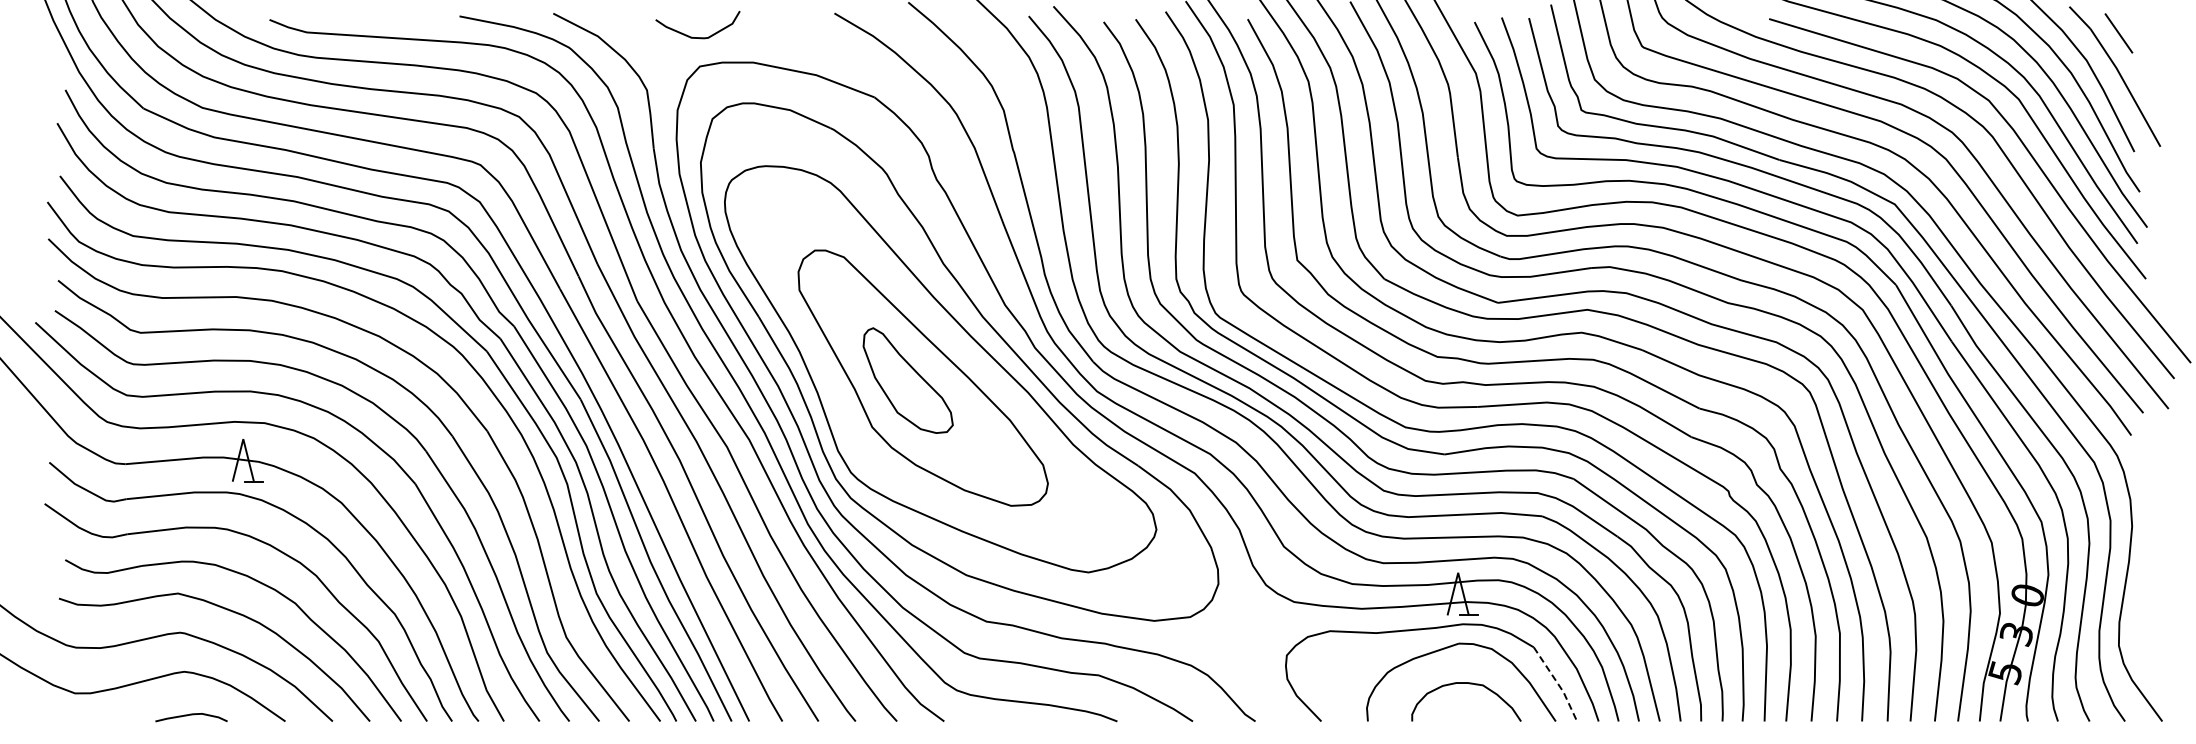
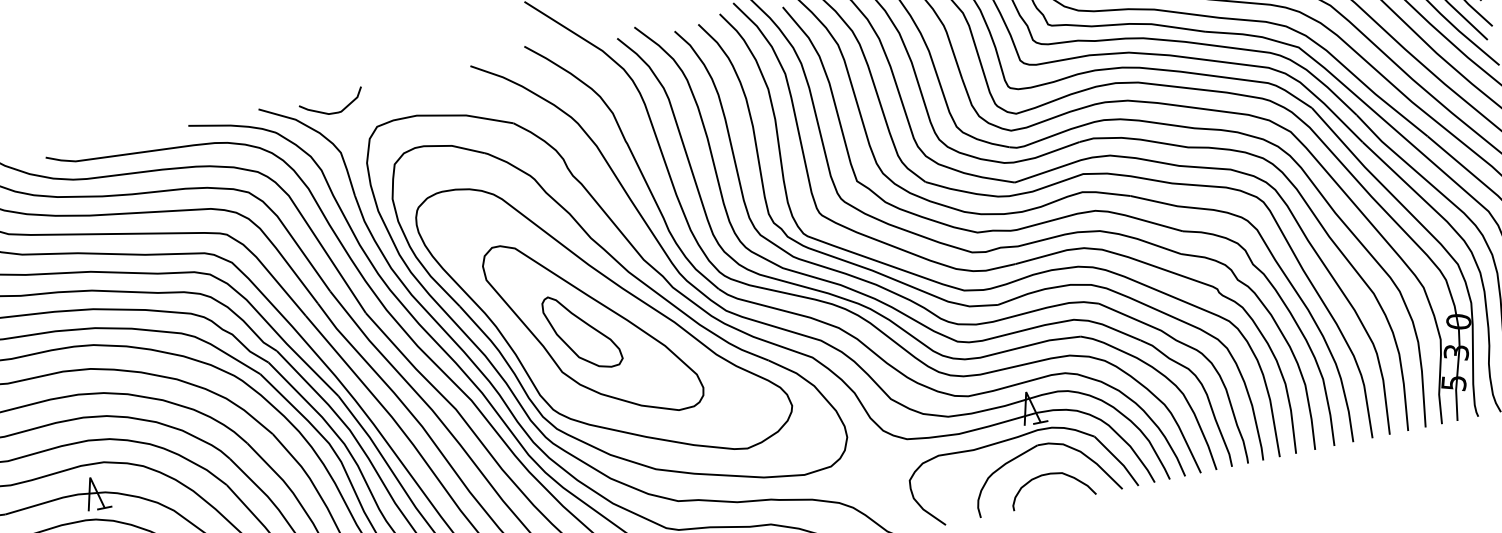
curve: (697, 37) -> (333, 112), moved
line: (1558, 683) -> (1118, 460), dashed -> solid

